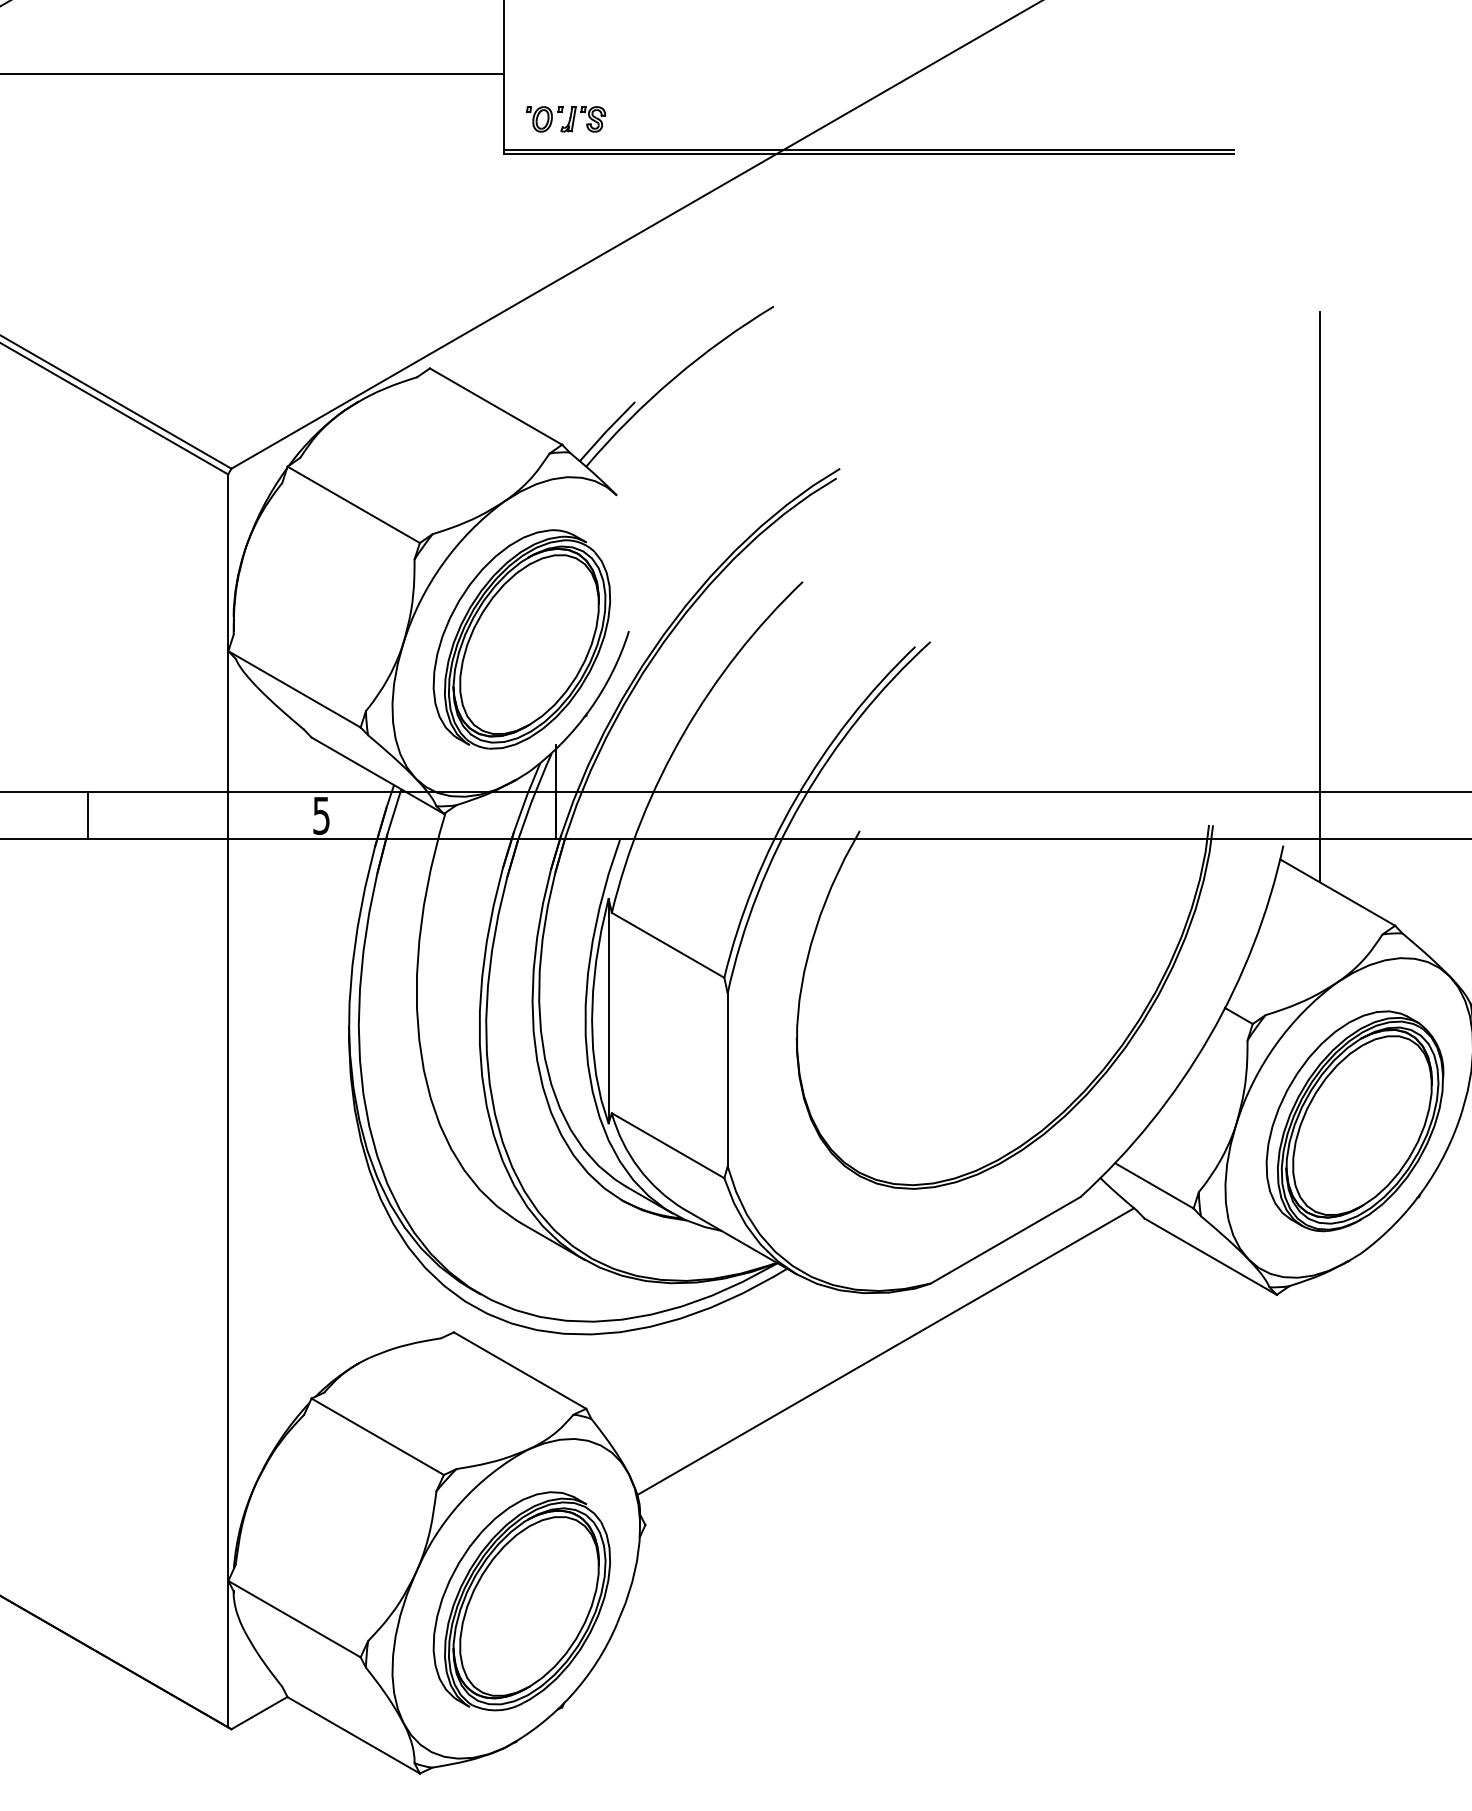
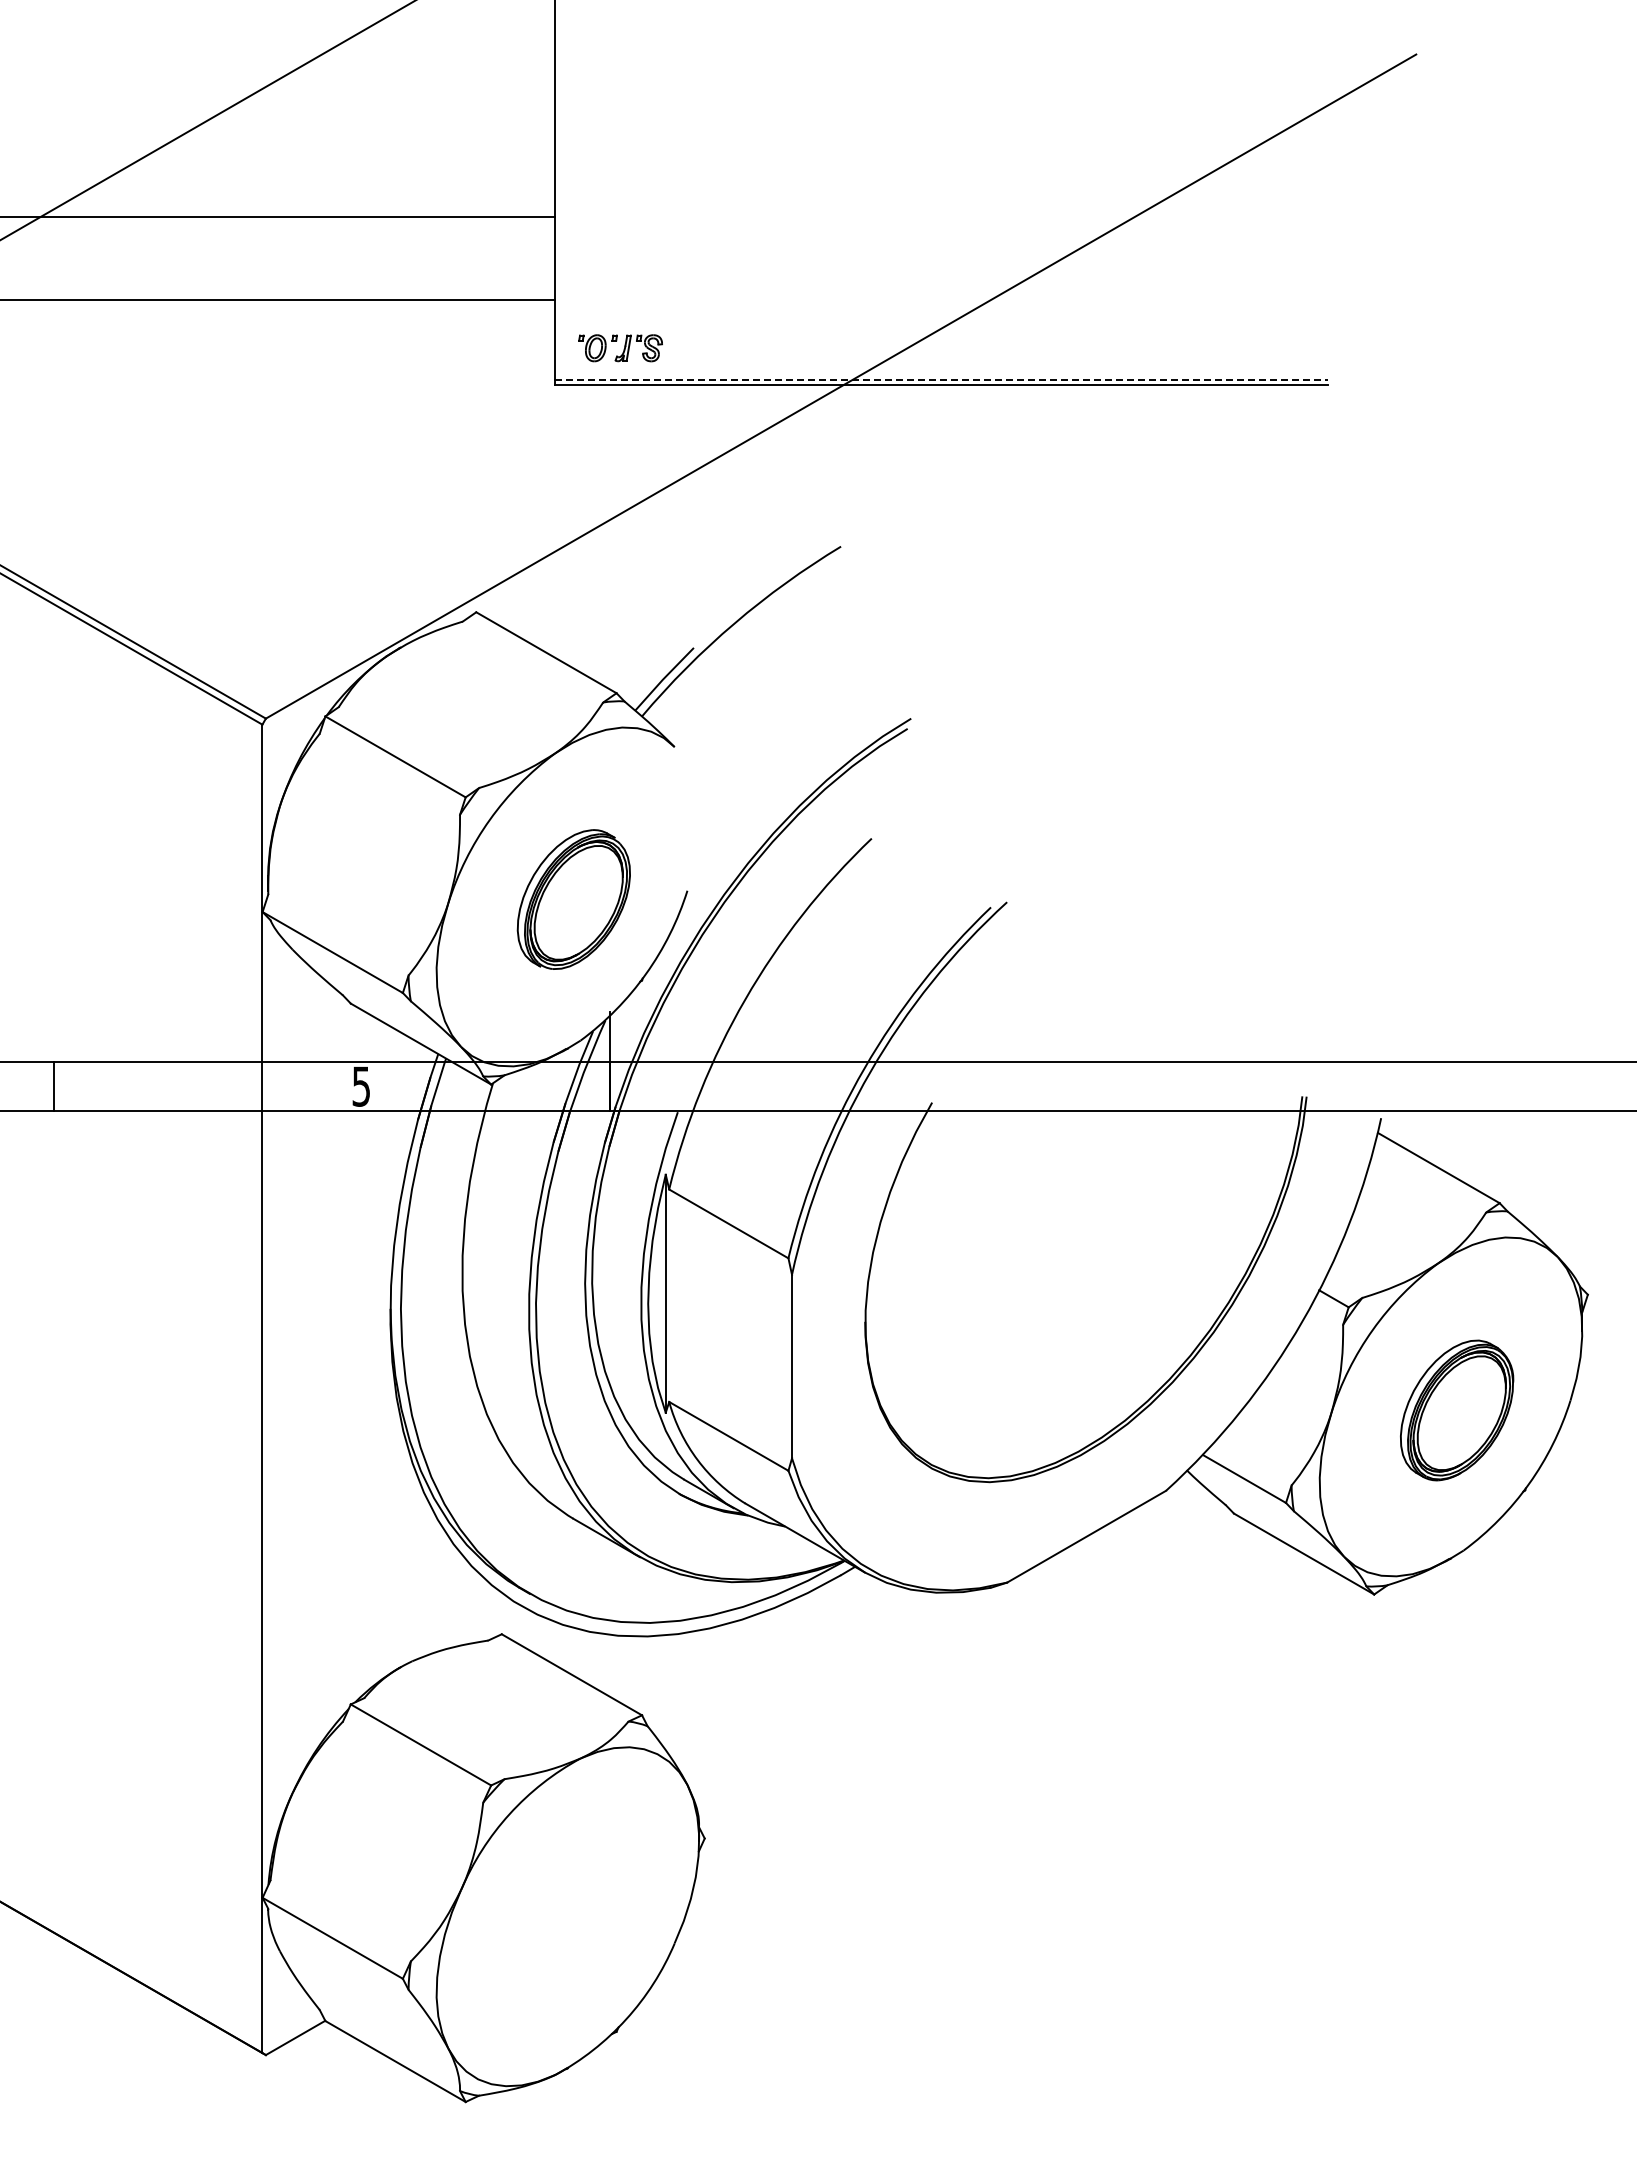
line: (868, 149) -> (941, 380), solid -> dashed
line: (1319, 596) -> (1419, 854), removed
part: (521, 639) -> (573, 899), size x0.6
line: (87, 815) -> (53, 1086), moved
part: (1354, 1121) -> (1456, 1410), size x0.6
line: (885, 1351) -> (959, 1654), removed
part: (521, 1600) -> (573, 1918), removed

